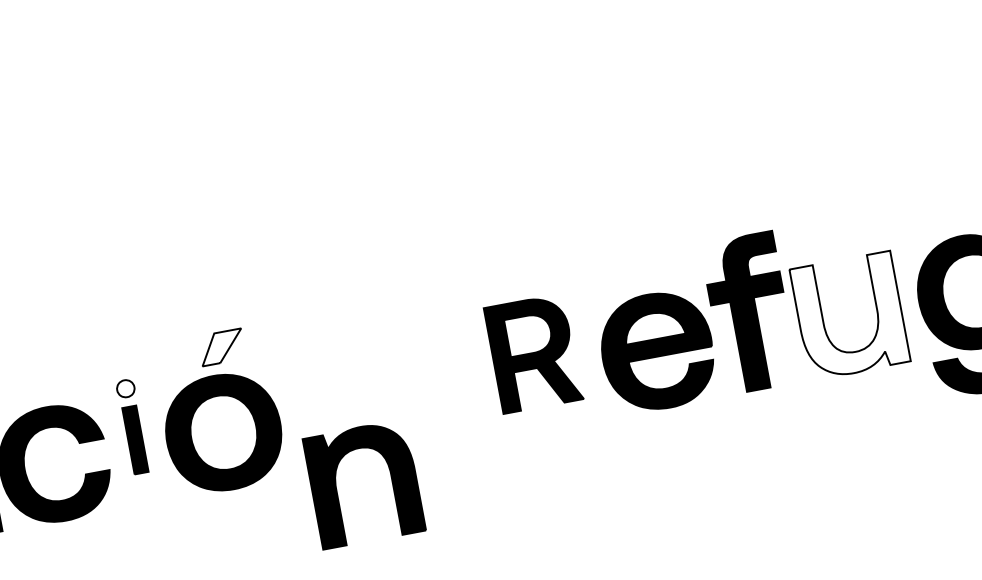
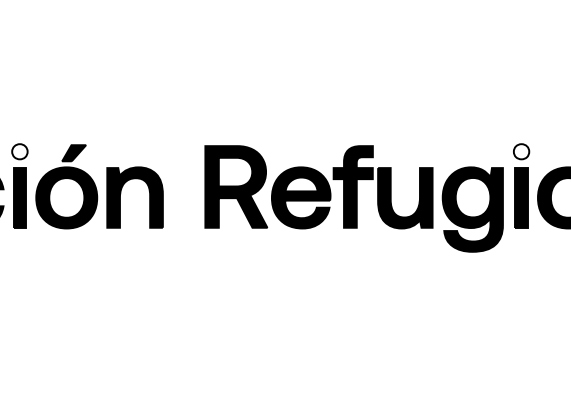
fill: (850, 316) -> (405, 198), added
fill: (222, 347) -> (74, 153), added
part: (533, 352) -> (236, 186), size x1.43
part: (131, 425) -> (19, 185), size x1.67
part: (337, 481) -> (121, 193), moved

